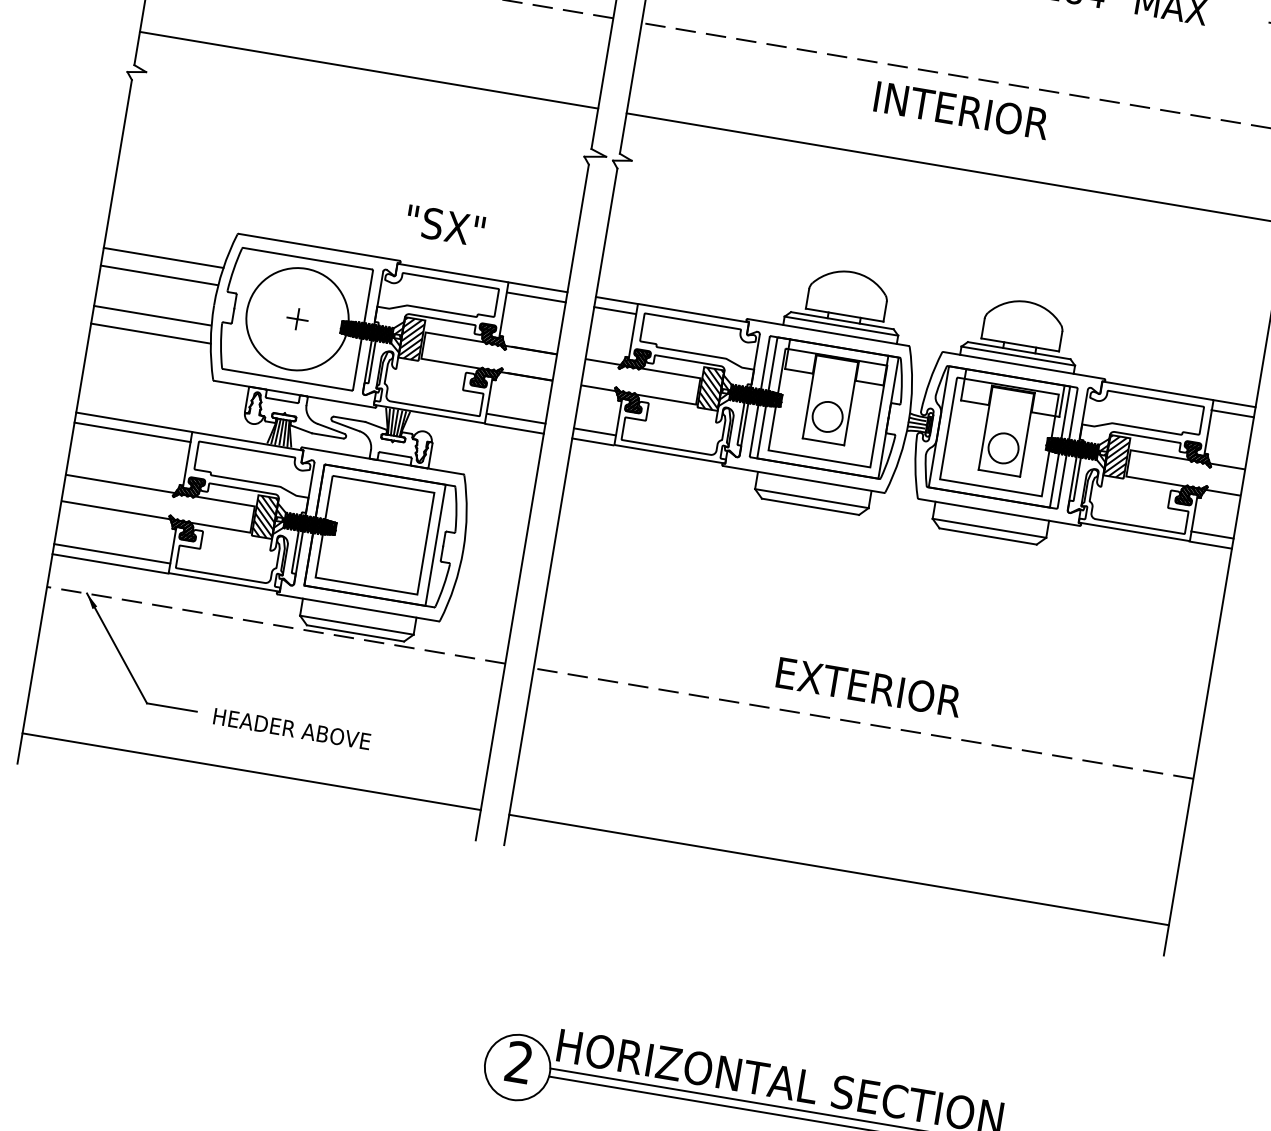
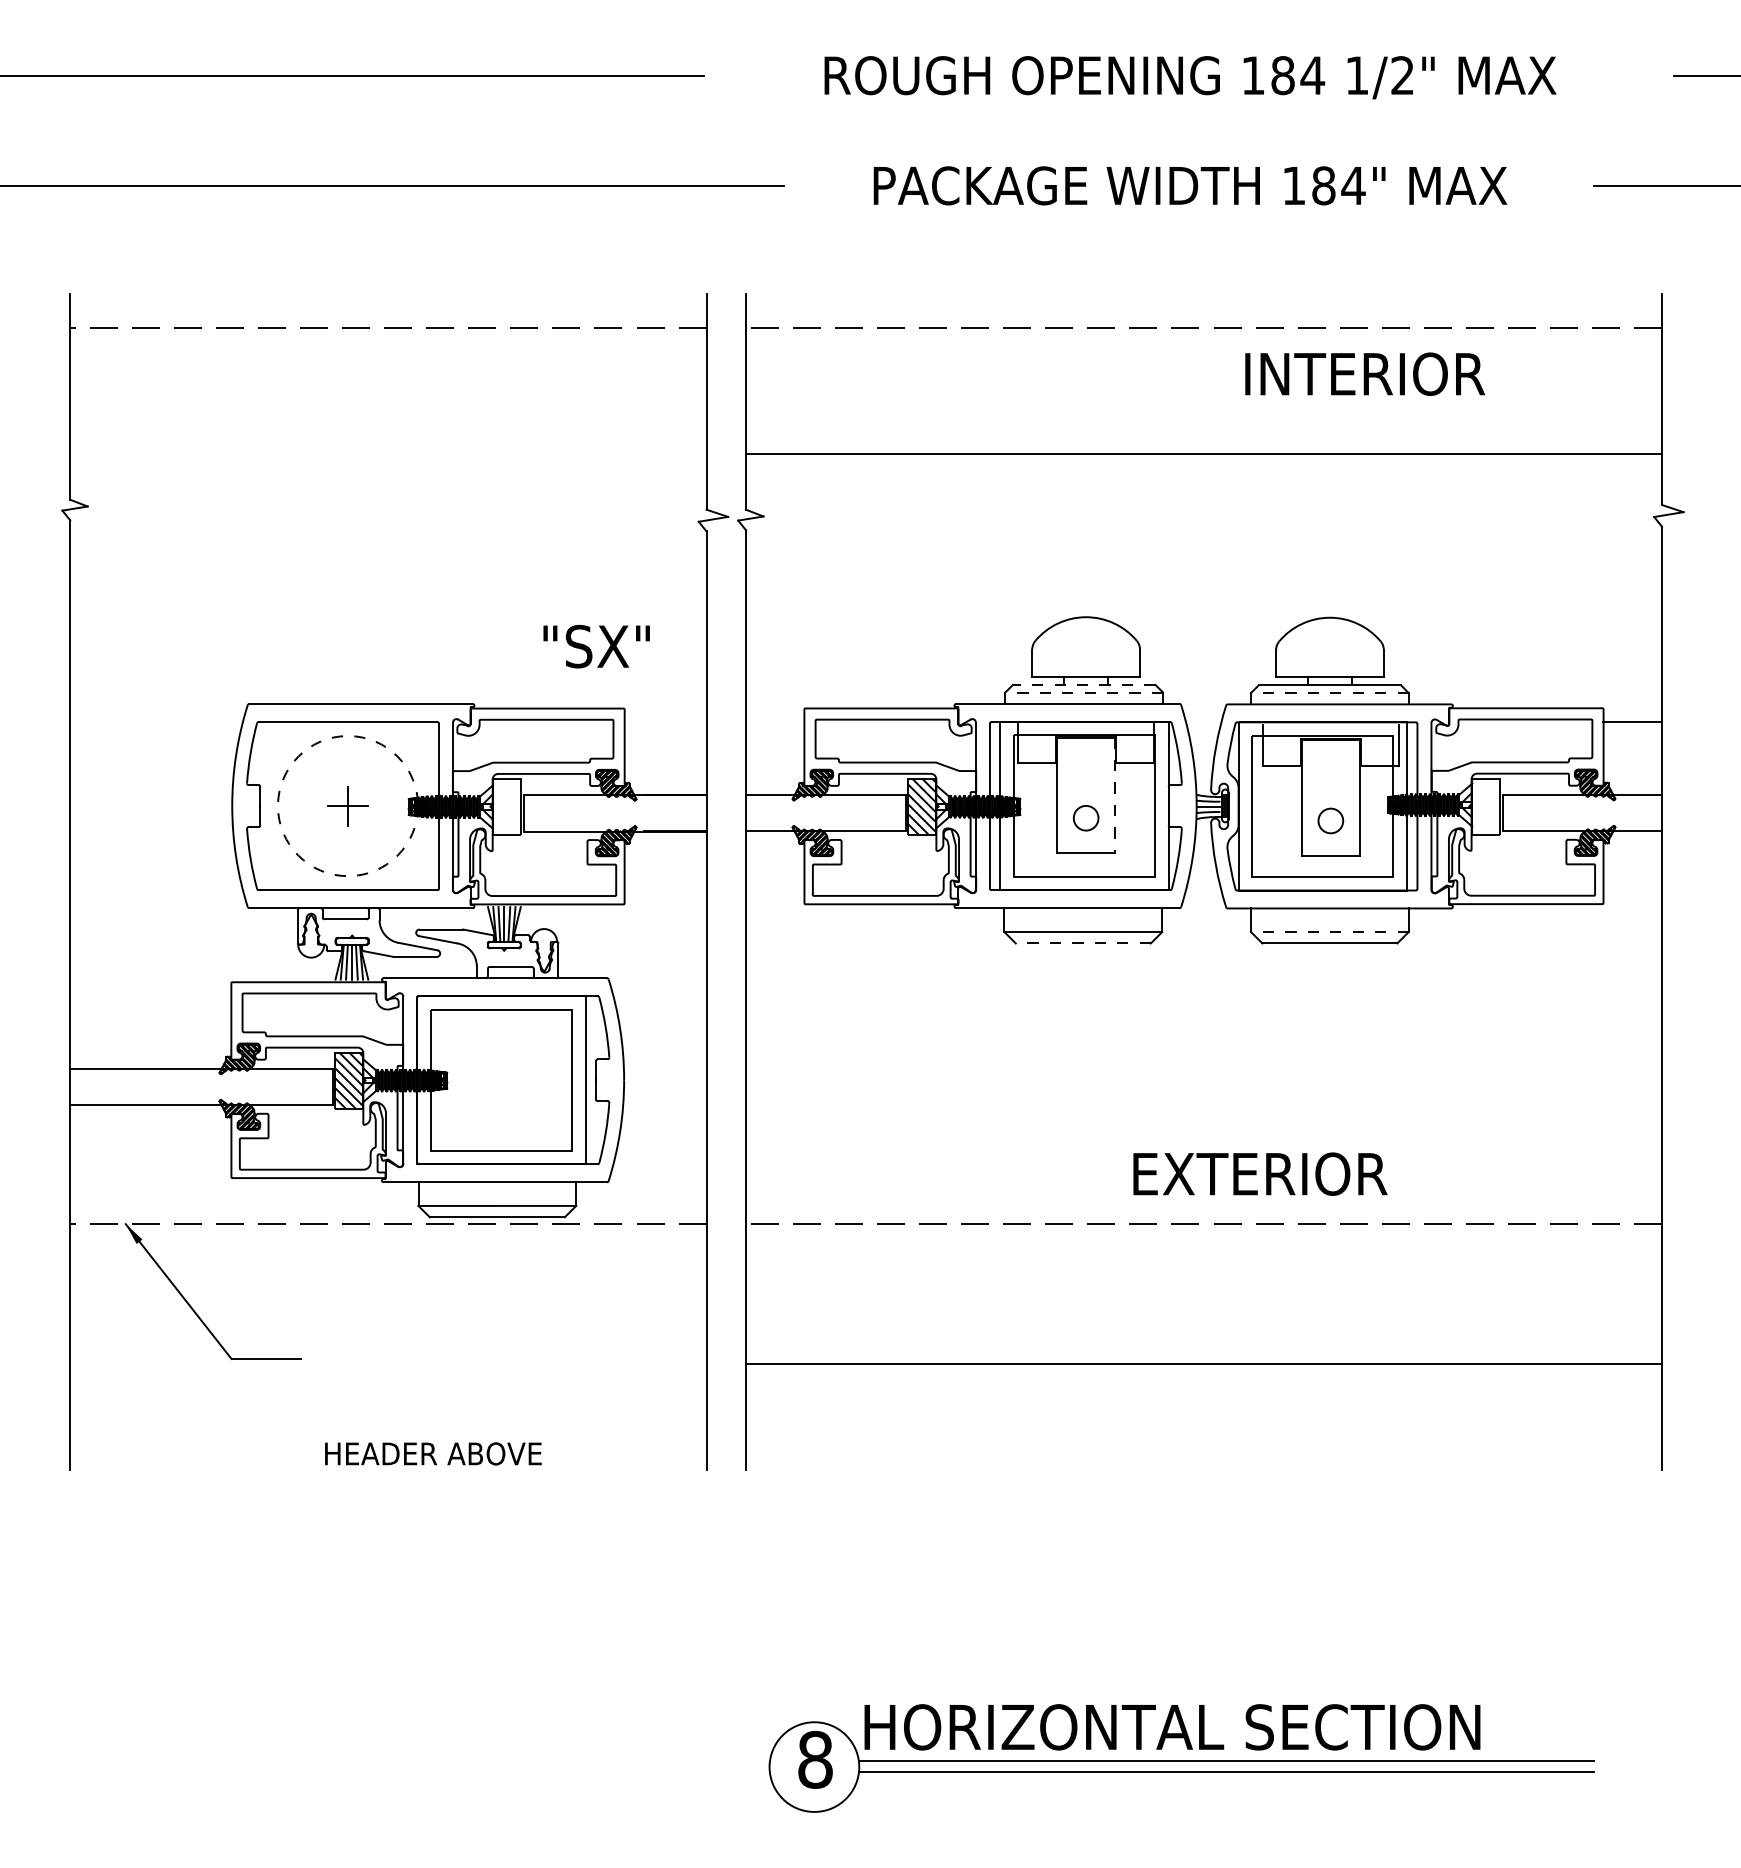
line: (369, 70) -> (388, 453), removed
text: (962, 110) -> (1365, 373), moved
text: (445, 225) -> (596, 646), moved
line: (163, 257) -> (153, 753), removed
line: (159, 275) -> (151, 778), removed
line: (537, 287) -> (665, 708), removed
line: (536, 297) -> (665, 722), removed
line: (616, 300) -> (774, 708), removed
line: (614, 310) -> (774, 722), removed
line: (152, 316) -> (151, 834), removed
part: (297, 318) -> (347, 805), size x1.4
circle: (297, 319) -> (347, 806), solid -> dashed
line: (841, 320) -> (1083, 684), solid -> dashed
line: (841, 326) -> (1084, 692), solid -> dashed
line: (151, 333) -> (153, 858), removed
hatch: (411, 338) -> (506, 806), removed
line: (1017, 356) -> (1329, 693), solid -> dashed
line: (850, 403) -> (1114, 795), solid -> dashed
line: (1234, 403) -> (1632, 708), removed
circle: (827, 416) -> (1085, 817), size x0.6
line: (515, 419) -> (665, 891), removed
line: (134, 422) -> (150, 982), removed
line: (514, 429) -> (665, 905), removed
line: (132, 432) -> (150, 996), removed
line: (594, 432) -> (774, 891), removed
line: (592, 442) -> (774, 905), removed
circle: (1003, 448) -> (1330, 820), size x0.6
hatch: (1116, 456) -> (1485, 806), removed
line: (809, 506) -> (1082, 943), solid -> dashed
line: (989, 528) -> (1329, 932), solid -> dashed
line: (1212, 534) -> (1632, 890), removed
line: (1210, 544) -> (1632, 904), removed
line: (112, 553) -> (150, 1164), removed
line: (110, 563) -> (150, 1178), removed
text: (869, 686) -> (1260, 1173), moved
text: (292, 728) -> (433, 1453), moved
line: (251, 771) -> (388, 1427), removed
line: (838, 869) -> (1203, 1363), moved
text: (519, 1062) -> (815, 1759), 2 -> 8

